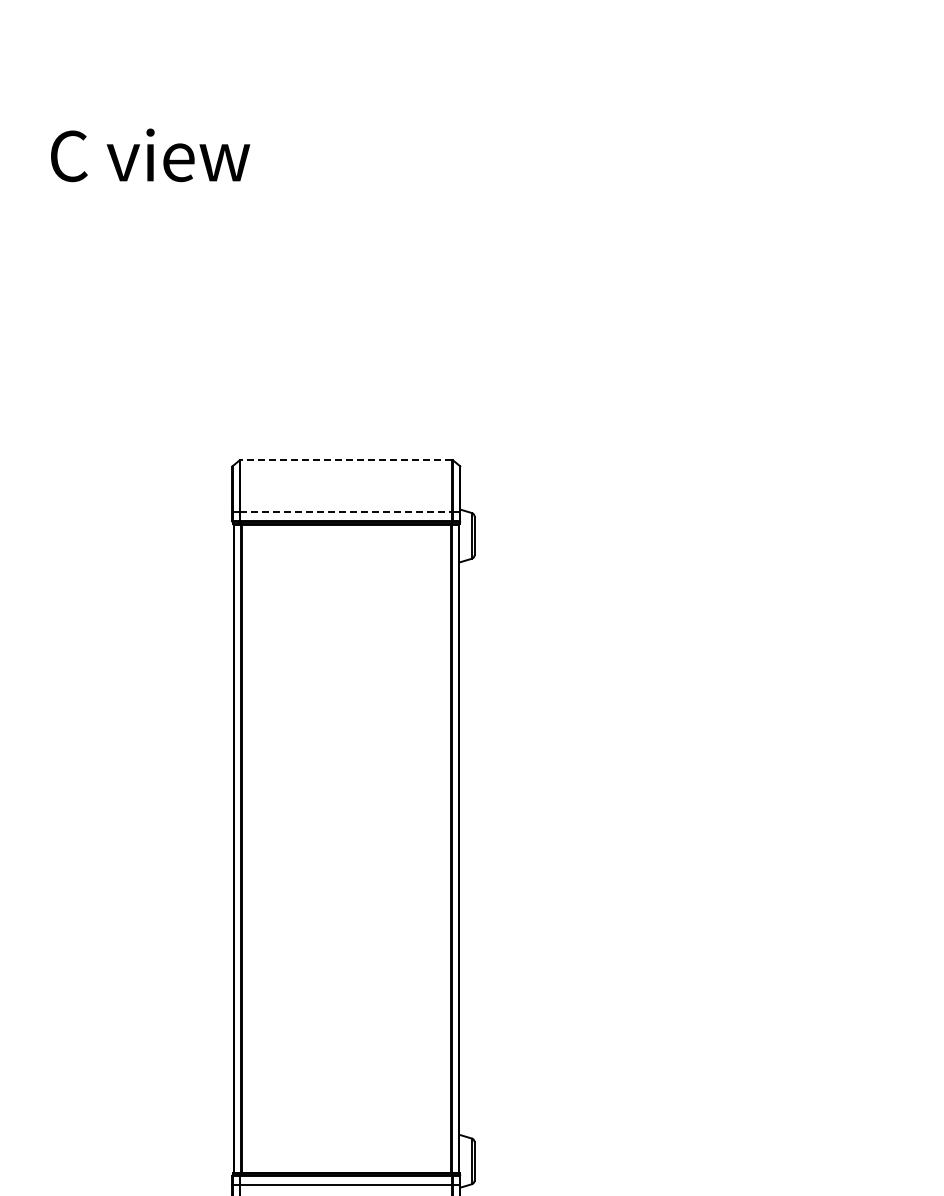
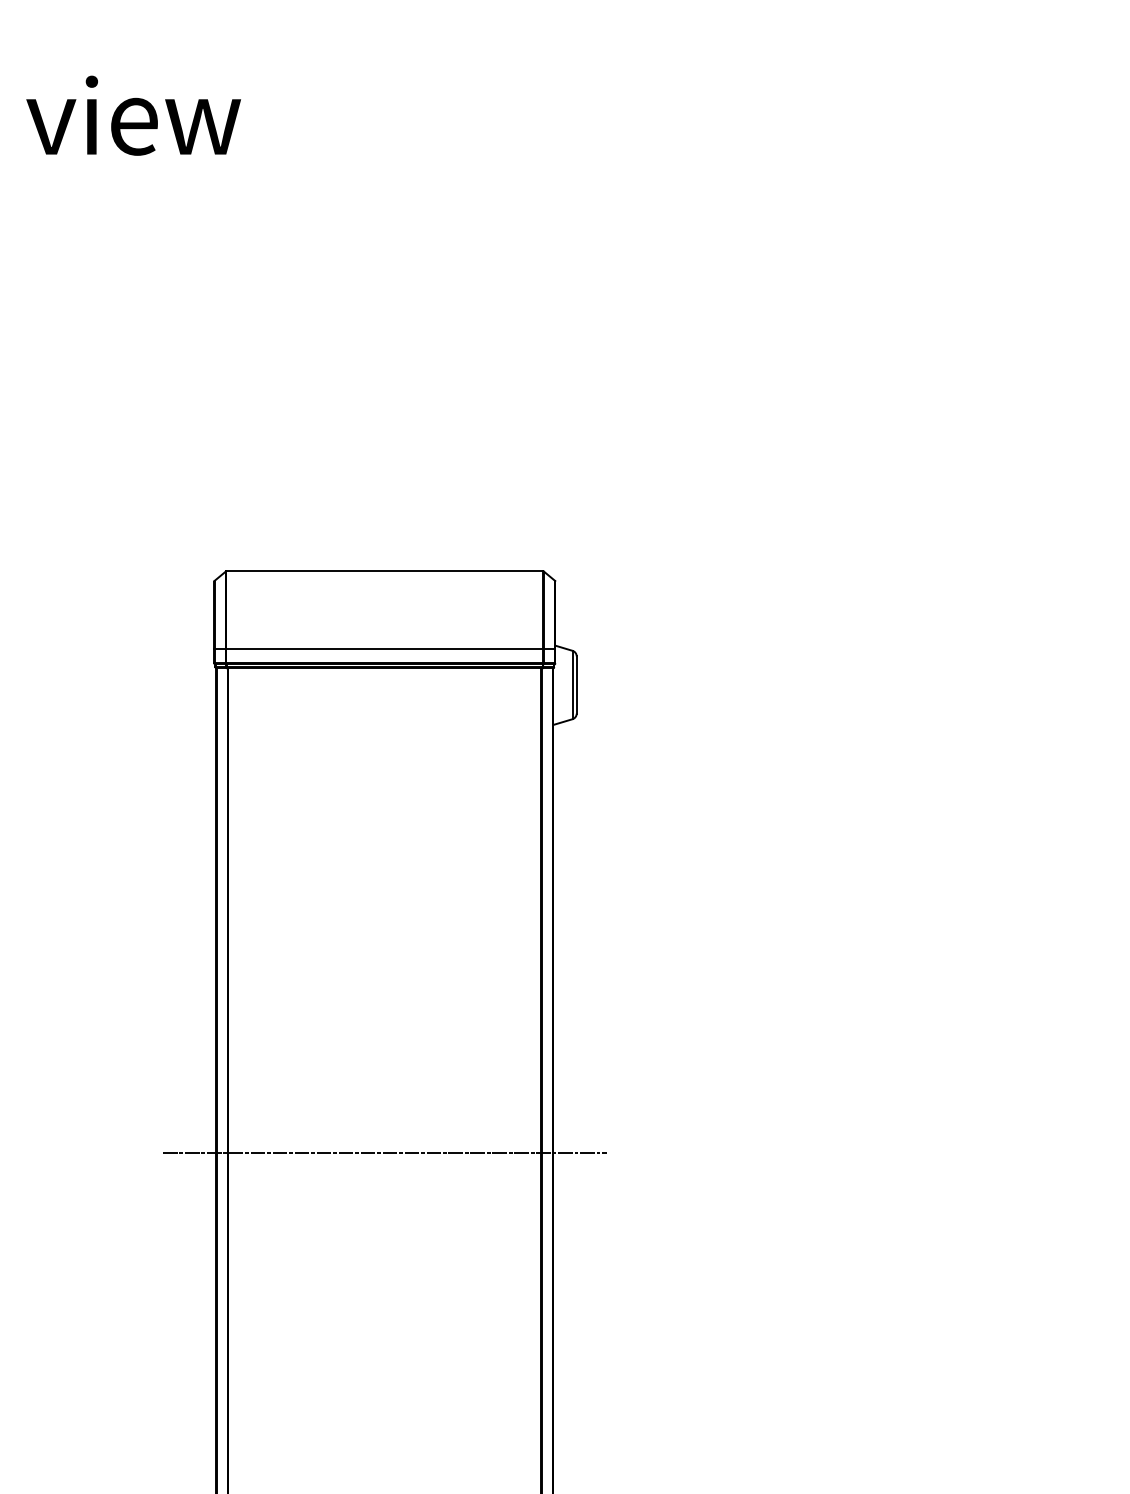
line: (346, 459) -> (385, 570), dashed -> solid
line: (346, 511) -> (385, 648), dashed -> solid
line: (346, 848) -> (385, 1152), added

